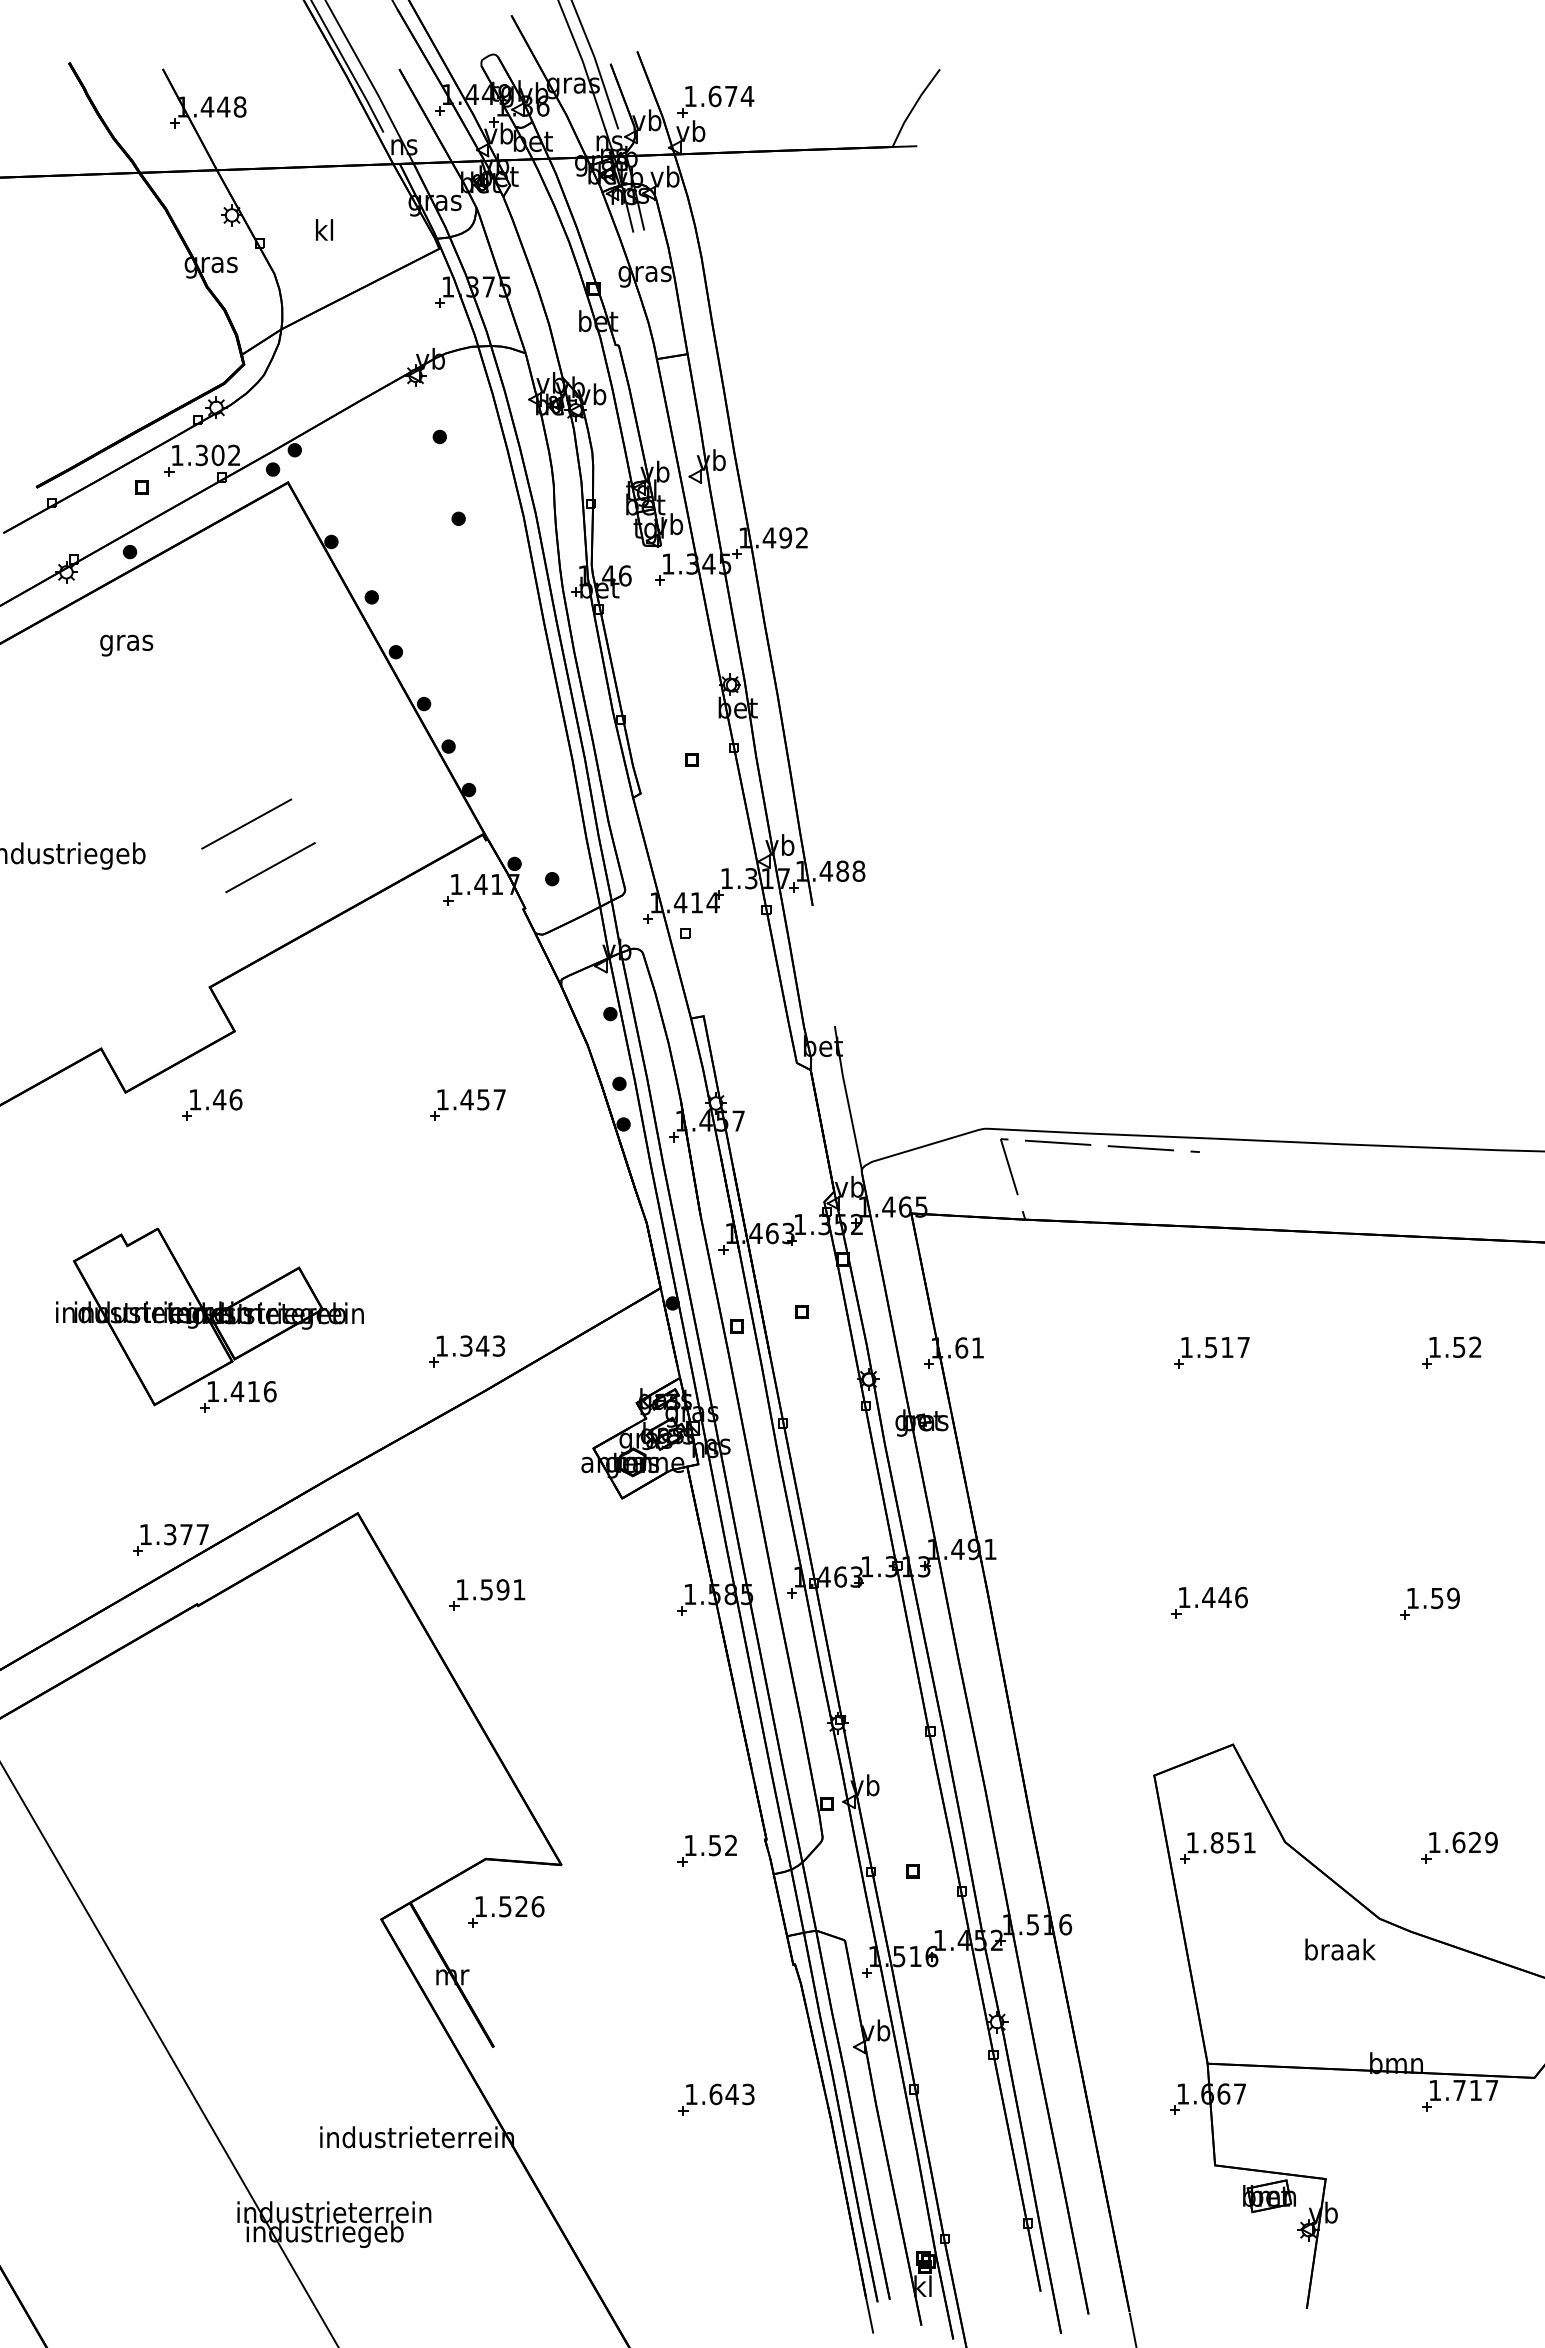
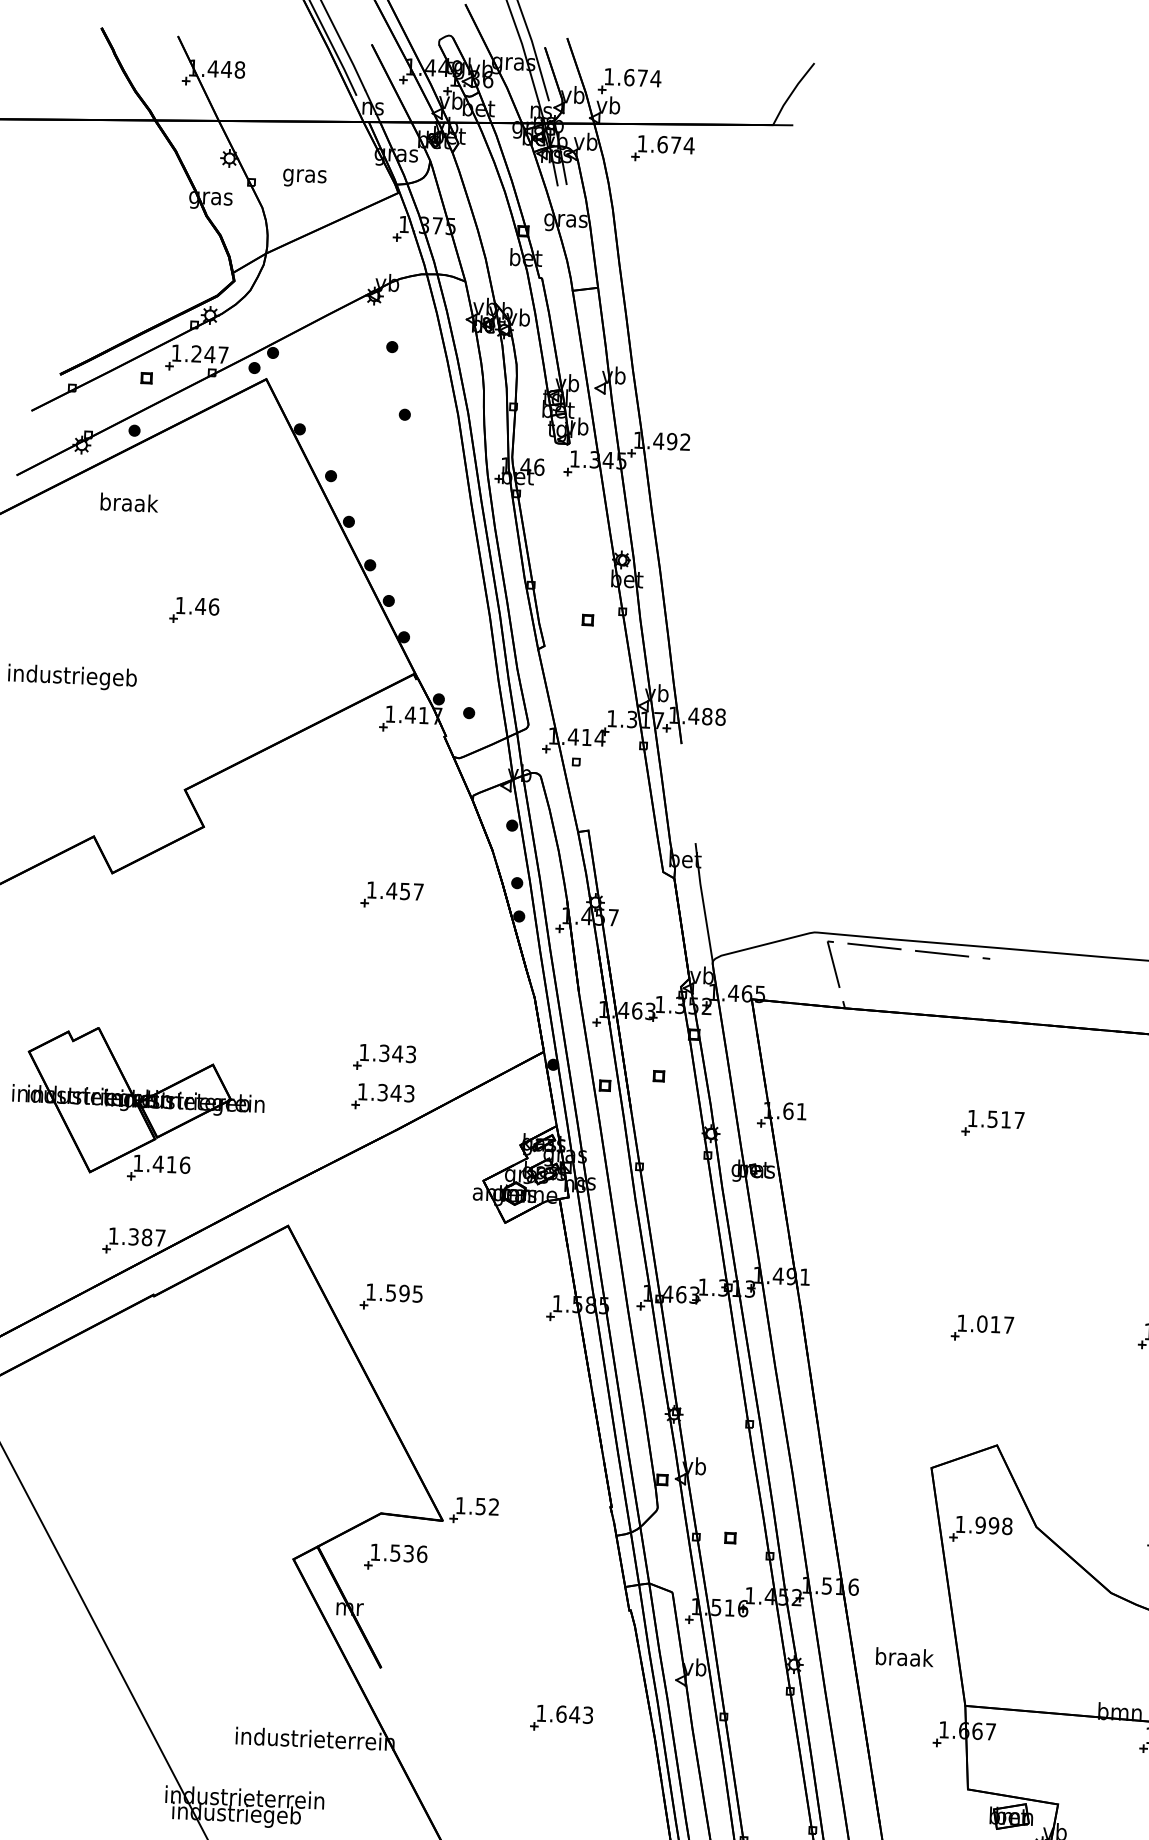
part: (759, 181) -> (662, 148), added
text: (324, 232) -> (304, 175), kl -> gras
text: (217, 455) -> (209, 354), 1.302 -> 1.247
text: (127, 642) -> (129, 504), gras -> braak
line: (246, 823) -> (220, 657), removed
line: (270, 867) -> (238, 693), removed
part: (212, 1104) -> (194, 610), moved
part: (467, 1303) -> (385, 1057), added
part: (209, 1320) -> (137, 1104), moved
text: (186, 1534) -> (147, 1237), 1.377 -> 1.387
text: (519, 1589) -> (417, 1293), 1.591 -> 1.595
text: (1224, 1597) -> (995, 1324), 1.446 -> 1.017
text: (1233, 1842) -> (994, 1525), 1.851 -> 1.998
part: (706, 1850) -> (473, 1510), moved
text: (521, 1906) -> (408, 1553), 1.526 -> 1.536
text: (1340, 1949) -> (904, 1657), moved

